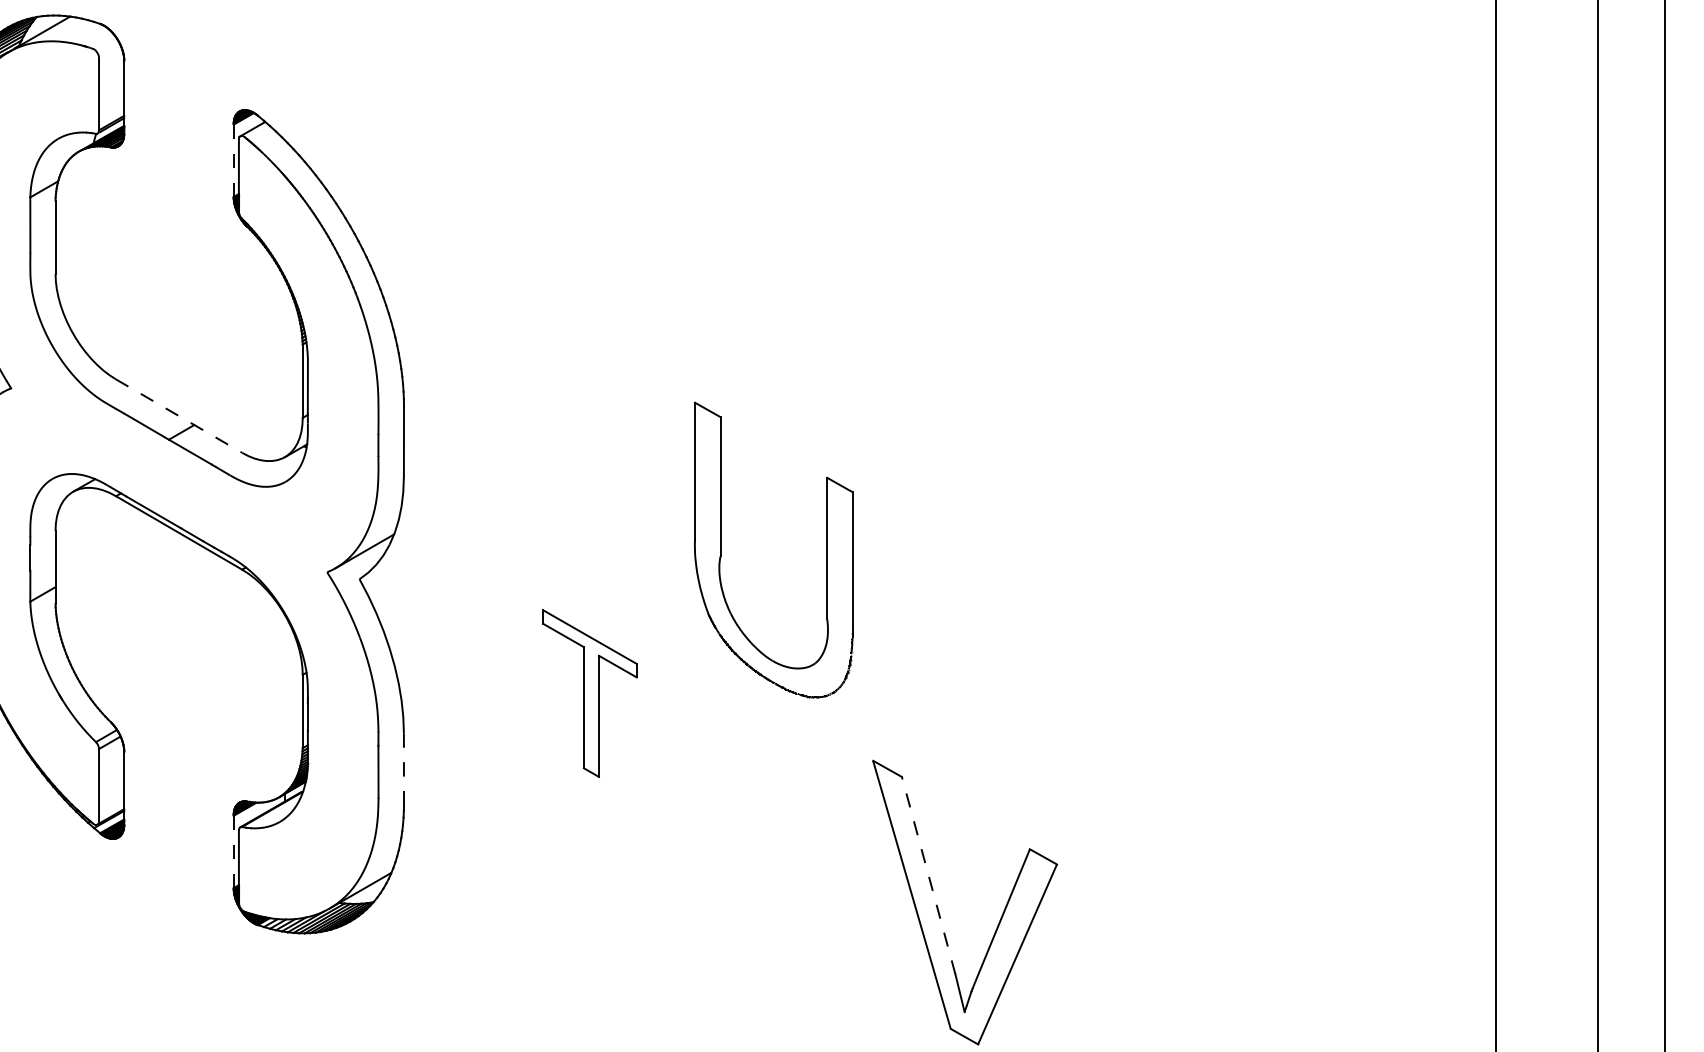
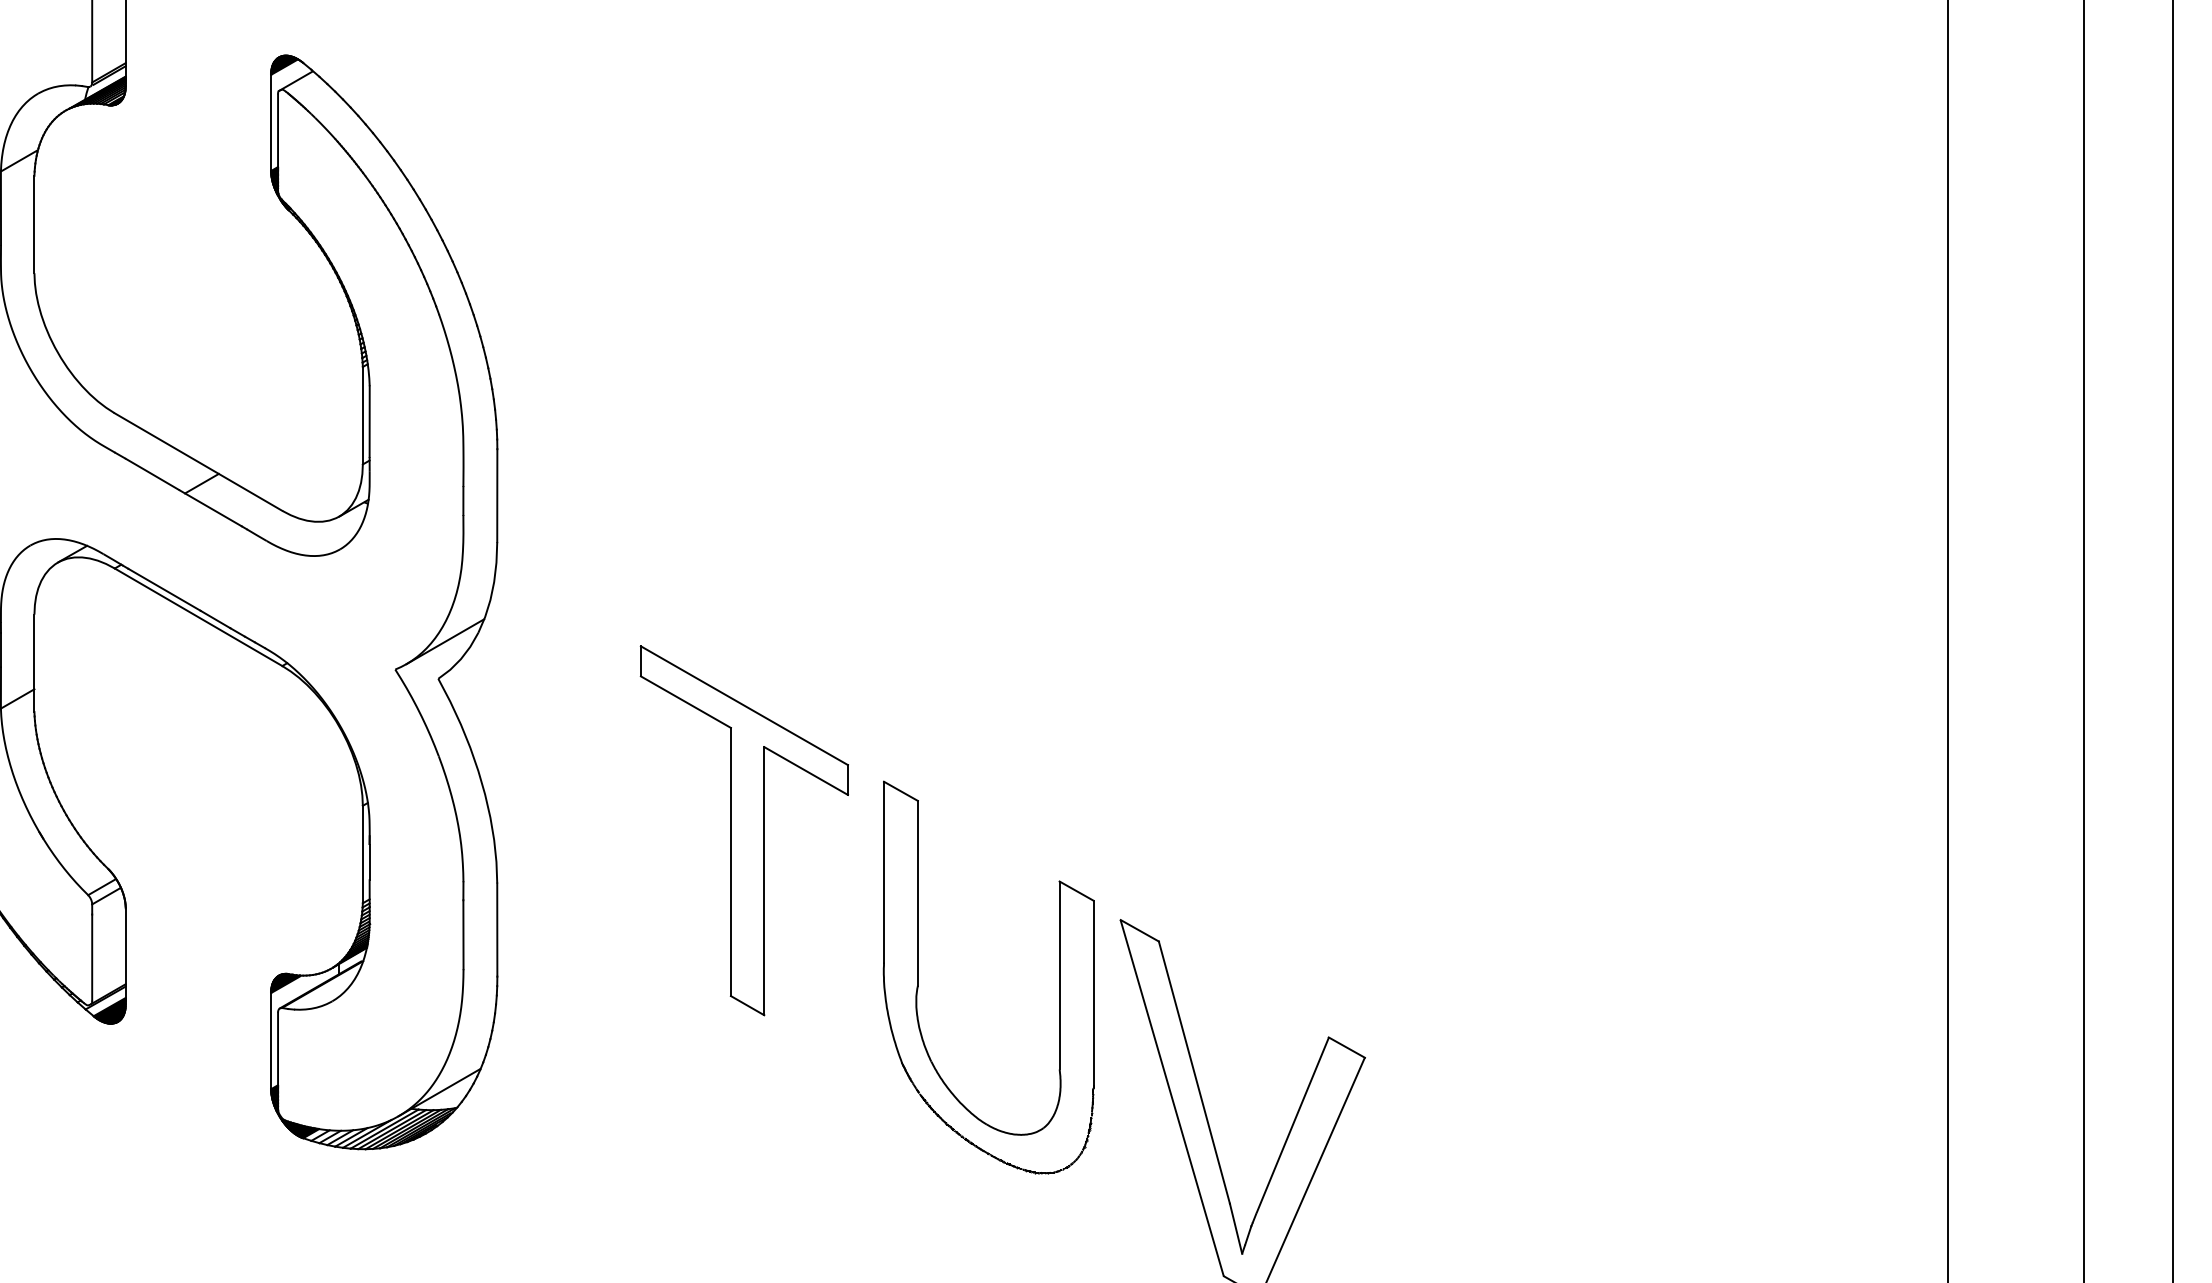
line: (233, 160) -> (270, 122), dashed -> solid
line: (178, 416) -> (197, 462), dashed -> solid
part: (721, 549) -> (919, 976), moved
part: (589, 693) -> (743, 830), size x1.67
line: (403, 768) -> (496, 930), dashed -> solid
line: (233, 851) -> (270, 1040), dashed -> solid
line: (928, 875) -> (1194, 1072), dashed -> solid

